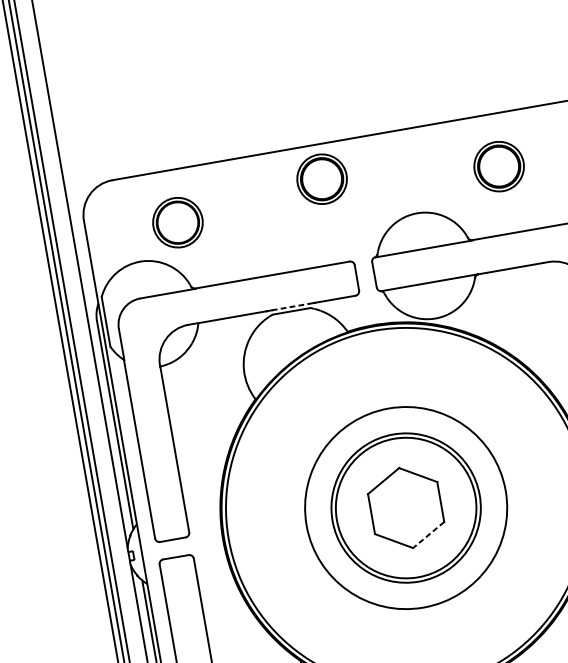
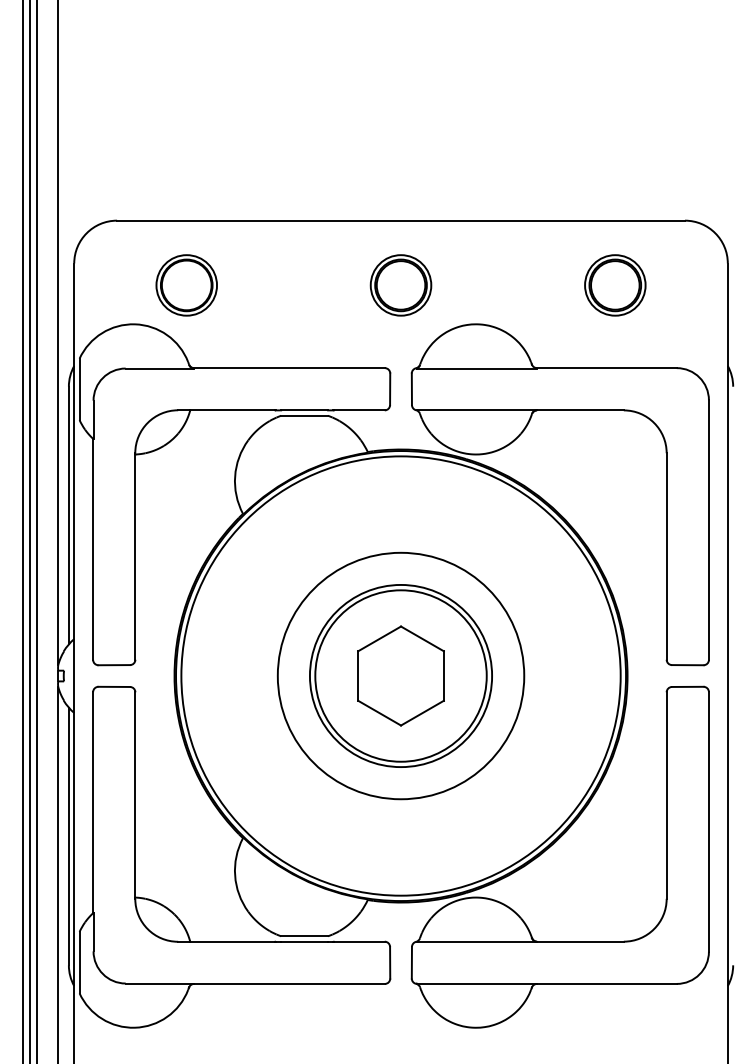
part: (499, 166) -> (615, 285), moved
part: (321, 179) -> (400, 285), moved
line: (291, 307) -> (305, 410), dashed -> solid
line: (428, 535) -> (422, 713), dashed -> solid

